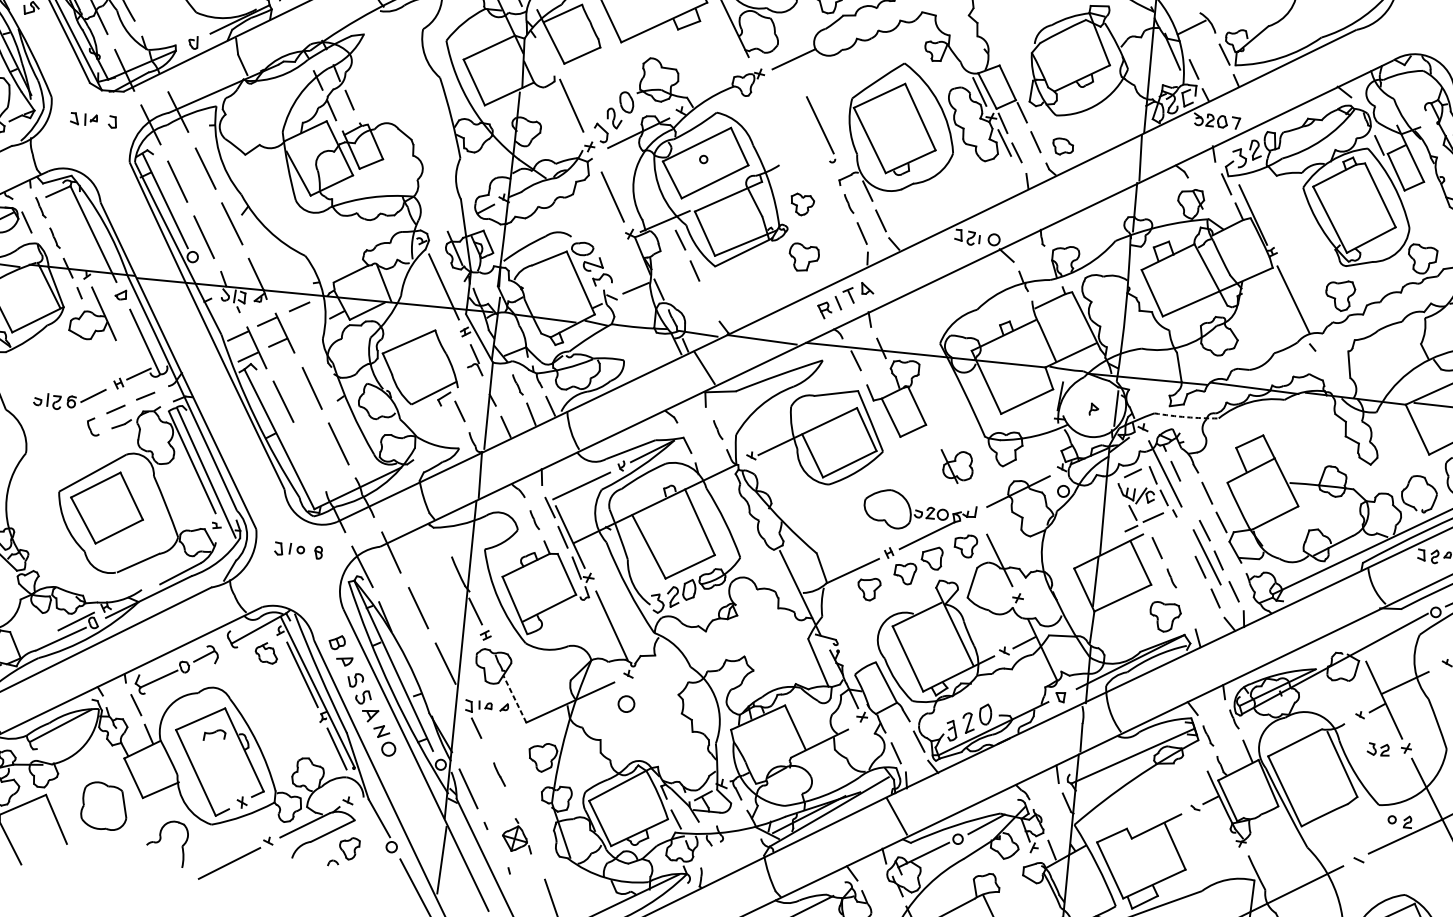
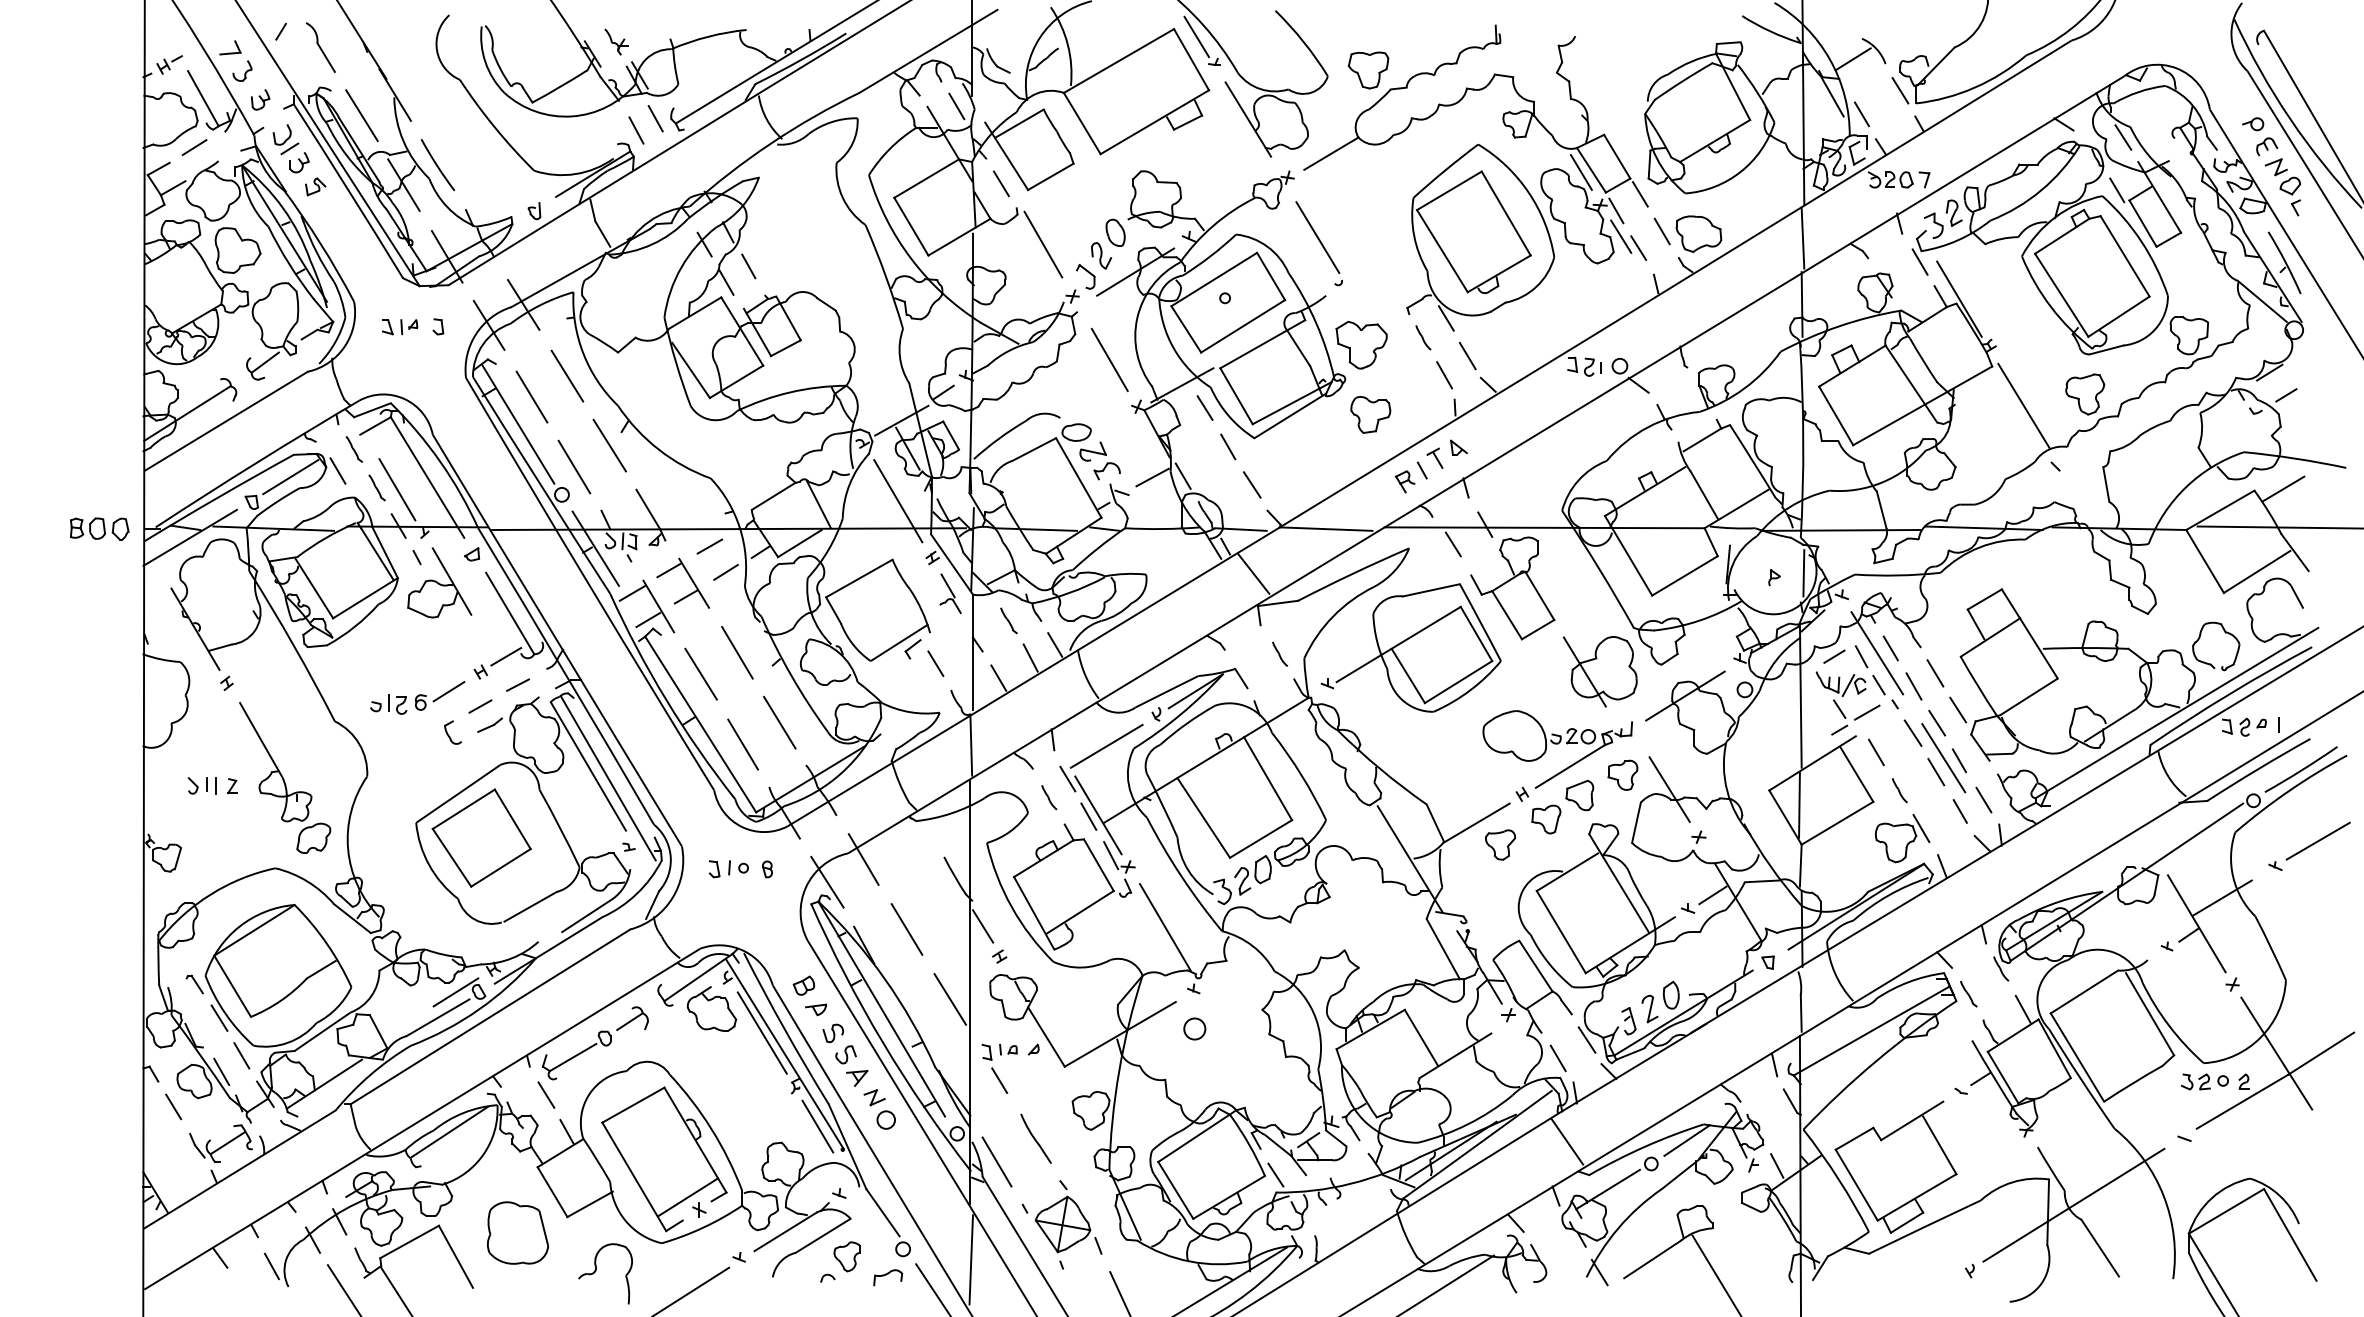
line: (544, 56) -> (1000, 183), added
line: (1388, 106) -> (2123, 137), added
part: (820, 129) -> (1318, 243), moved
part: (1062, 146) -> (1698, 233), size x1.67
part: (802, 204) -> (1361, 344), size x1.67
line: (452, 226) -> (901, 420), added
line: (70, 240) -> (397, 489), added
line: (213, 299) -> (595, 548), added
line: (709, 300) -> (1251, 484), added
line: (309, 326) -> (725, 571), added
arc: (1186, 417) -> (1897, 575), dashed -> solid
line: (309, 457) -> (742, 744), added
part: (956, 466) -> (1599, 671), size x1.67
line: (1189, 501) -> (1913, 686), added
line: (1185, 535) -> (1912, 732), added
line: (1185, 608) -> (1921, 828), added
part: (266, 652) -> (711, 1008), size x1.67
line: (514, 698) -> (1046, 1036), dashed -> solid
part: (214, 735) -> (888, 1277), moved
part: (1378, 749) -> (2195, 1081), moved
part: (499, 774) -> (1035, 1138), size x1.67
line: (234, 792) -> (687, 1197), added
part: (517, 835) -> (1068, 1217), size x1.67

